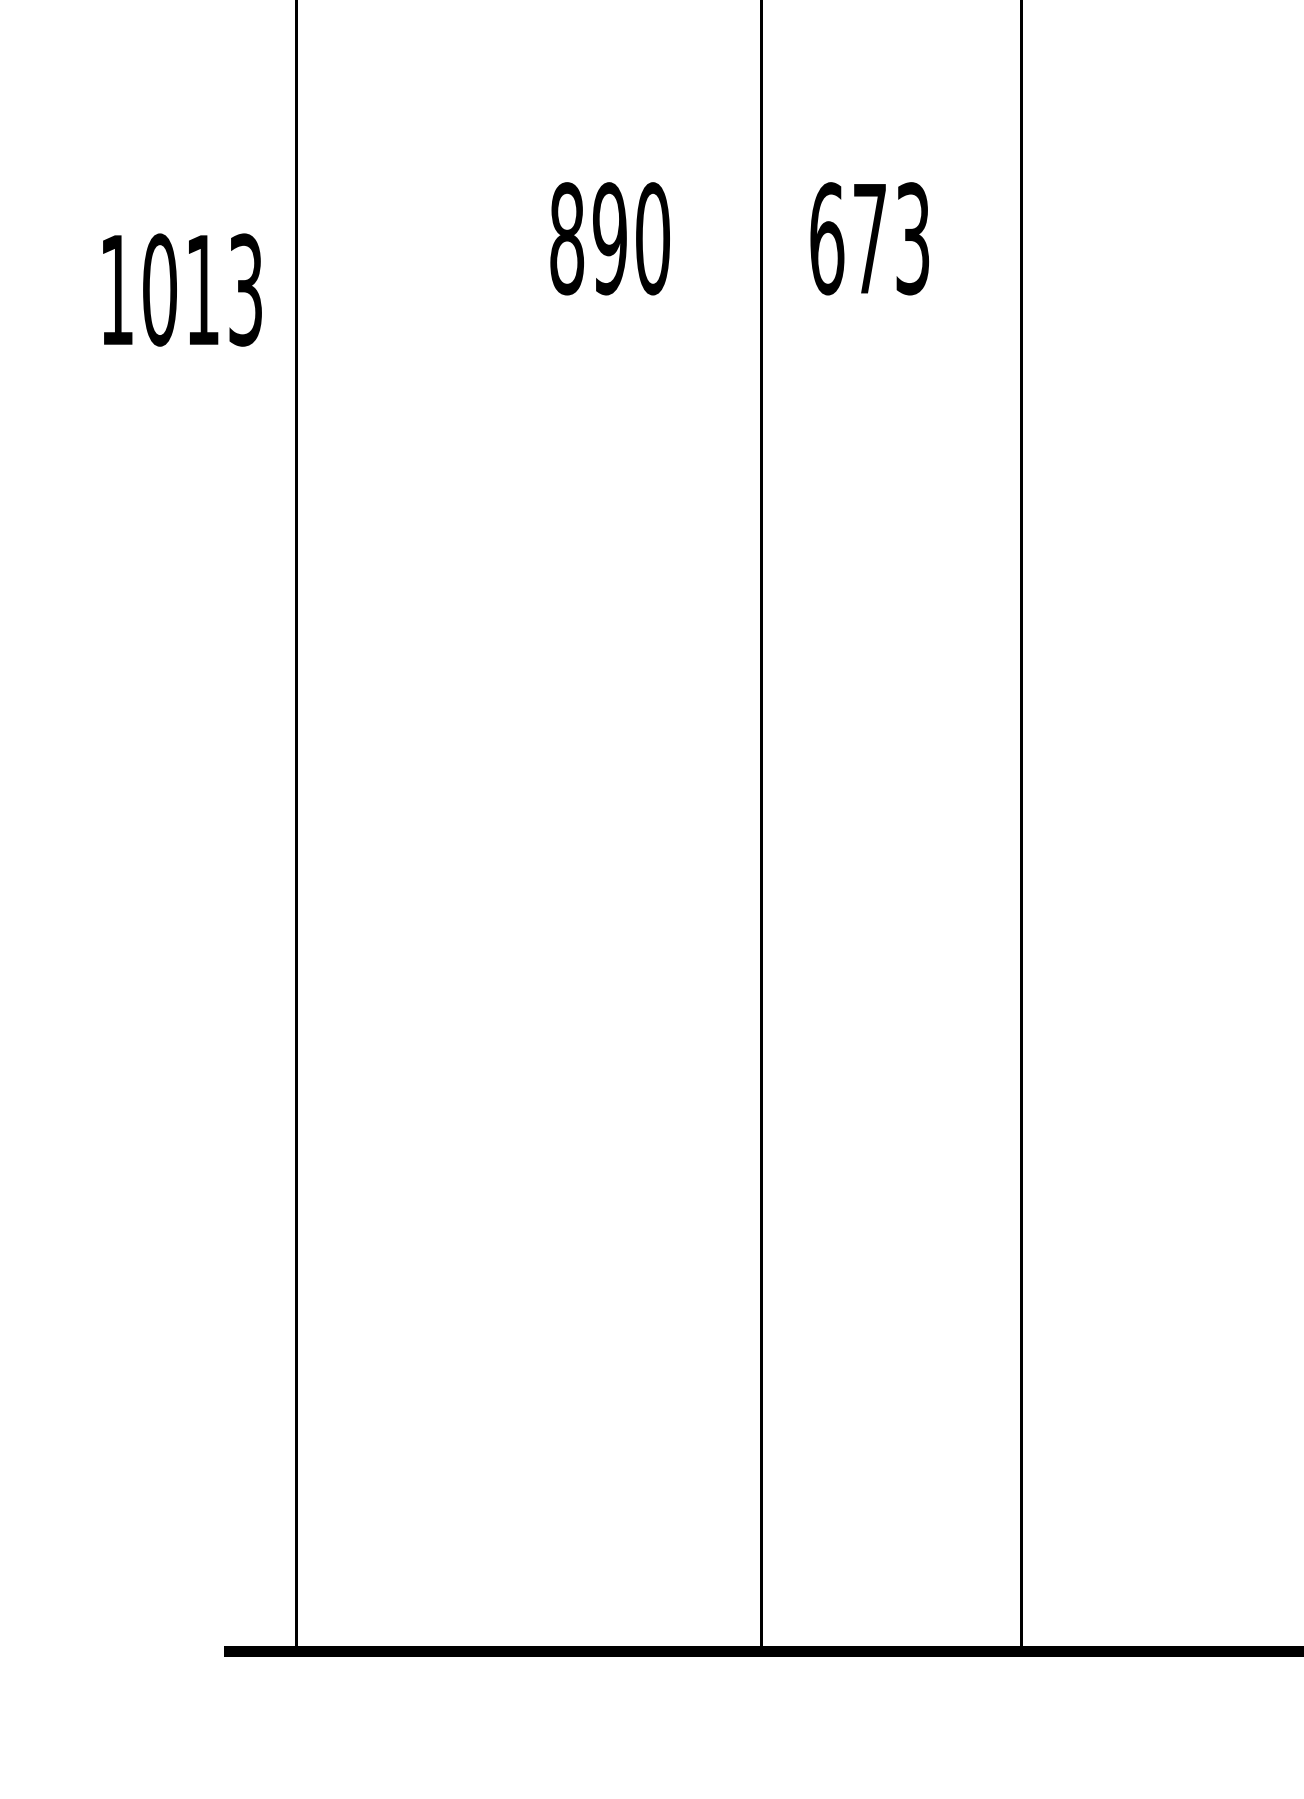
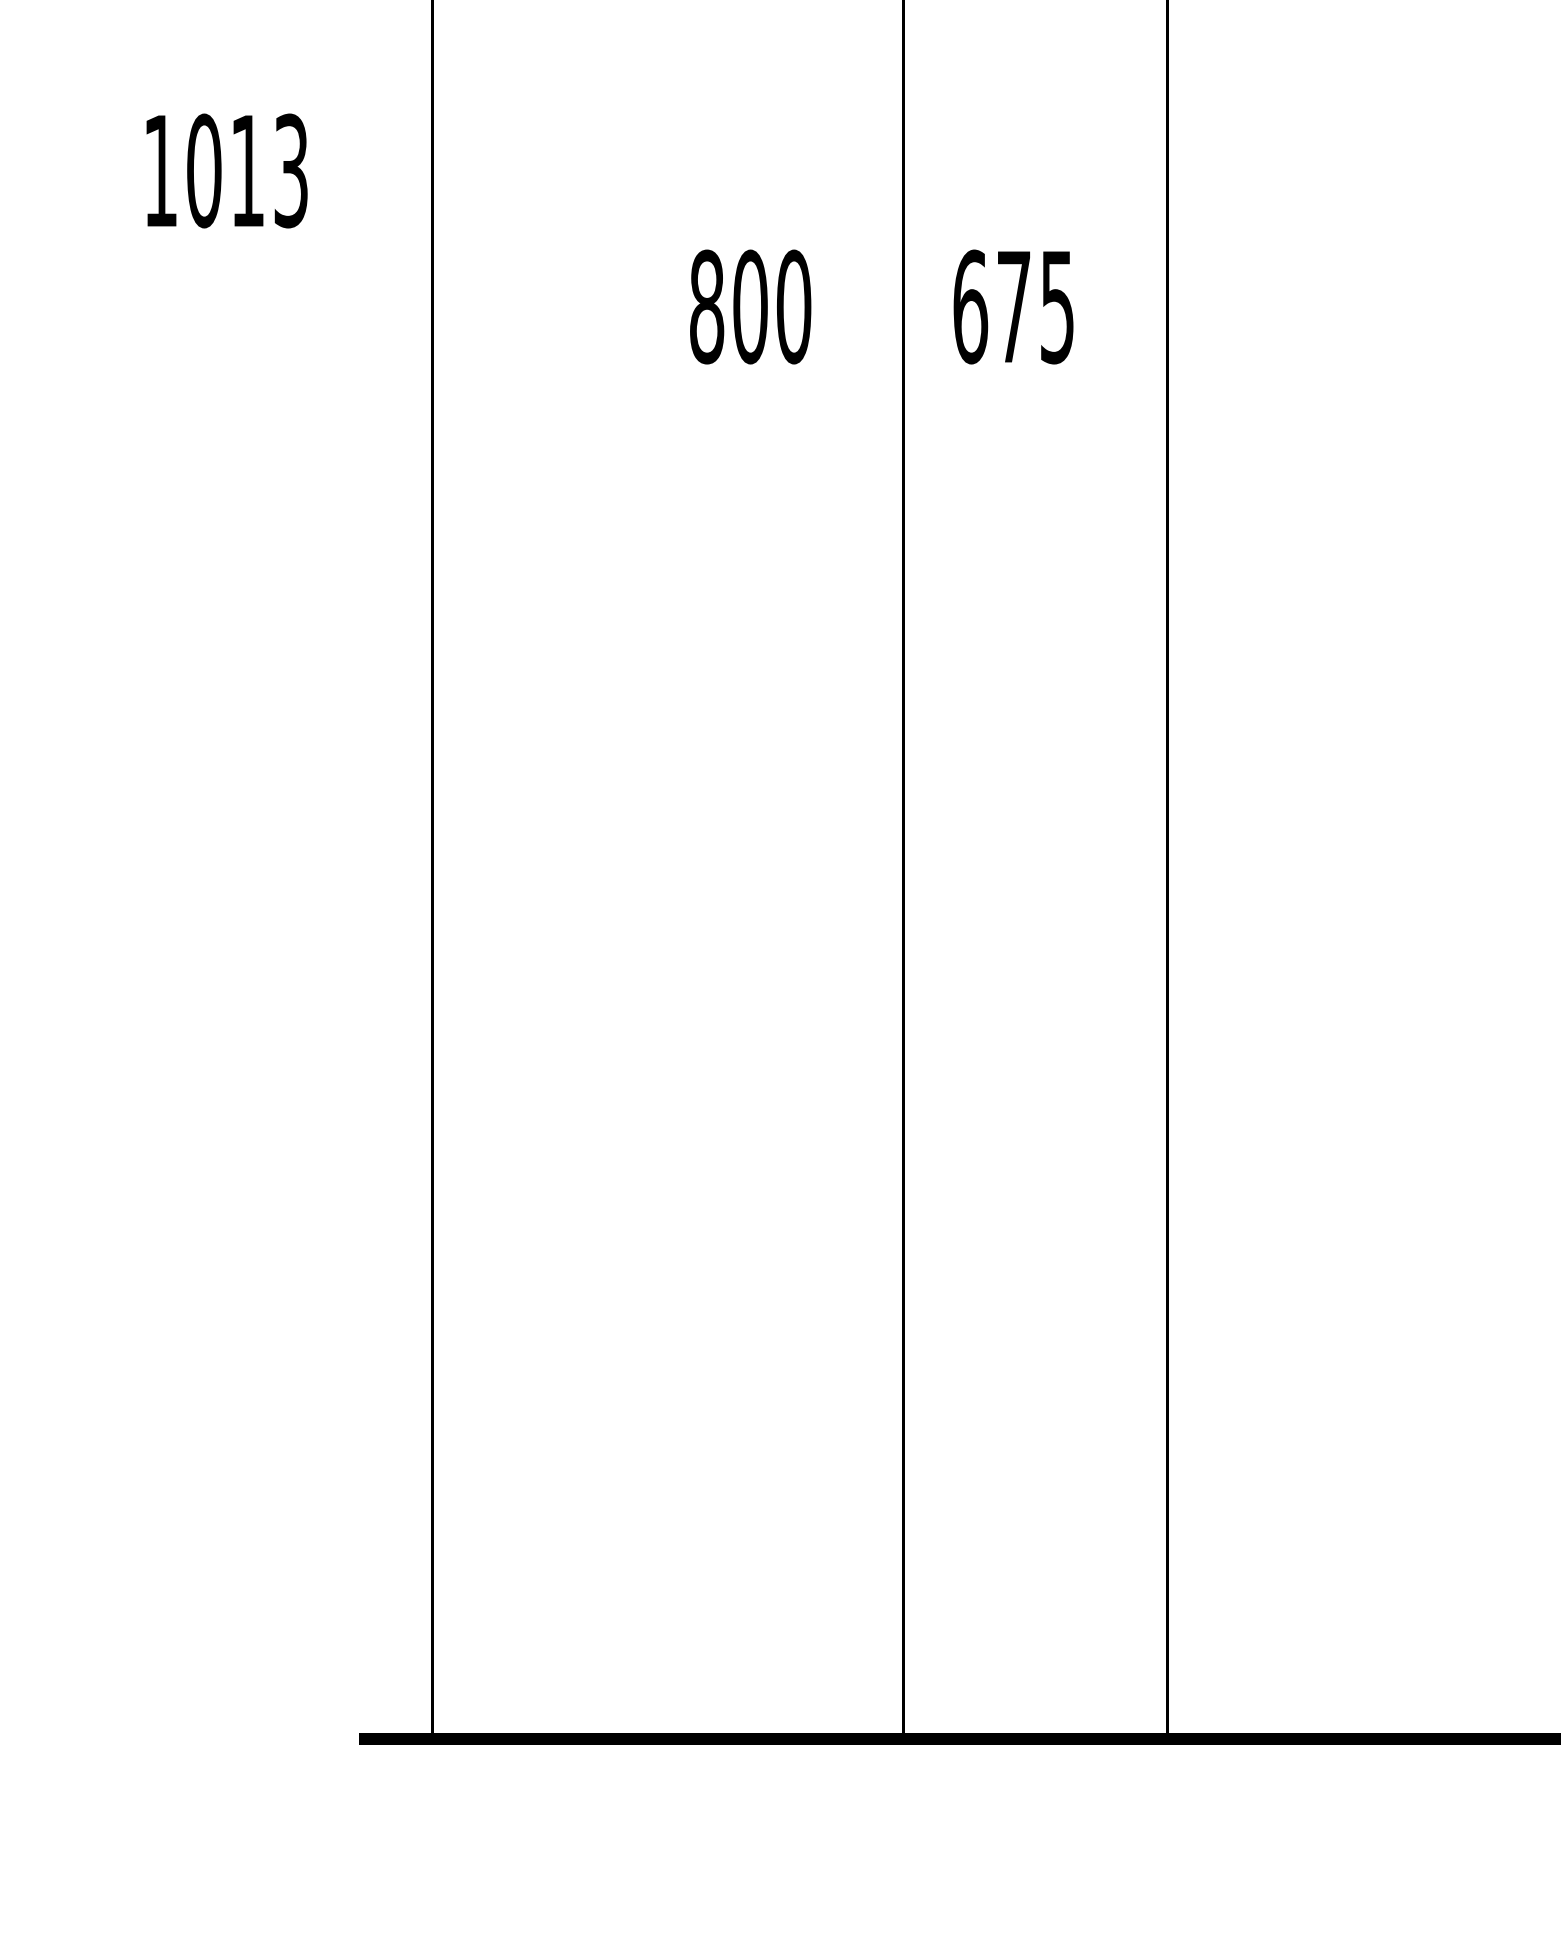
text: (610, 238) -> (750, 306), 890 -> 800
text: (912, 238) -> (1057, 306), 673 -> 675
text: (181, 289) -> (226, 170), moved

